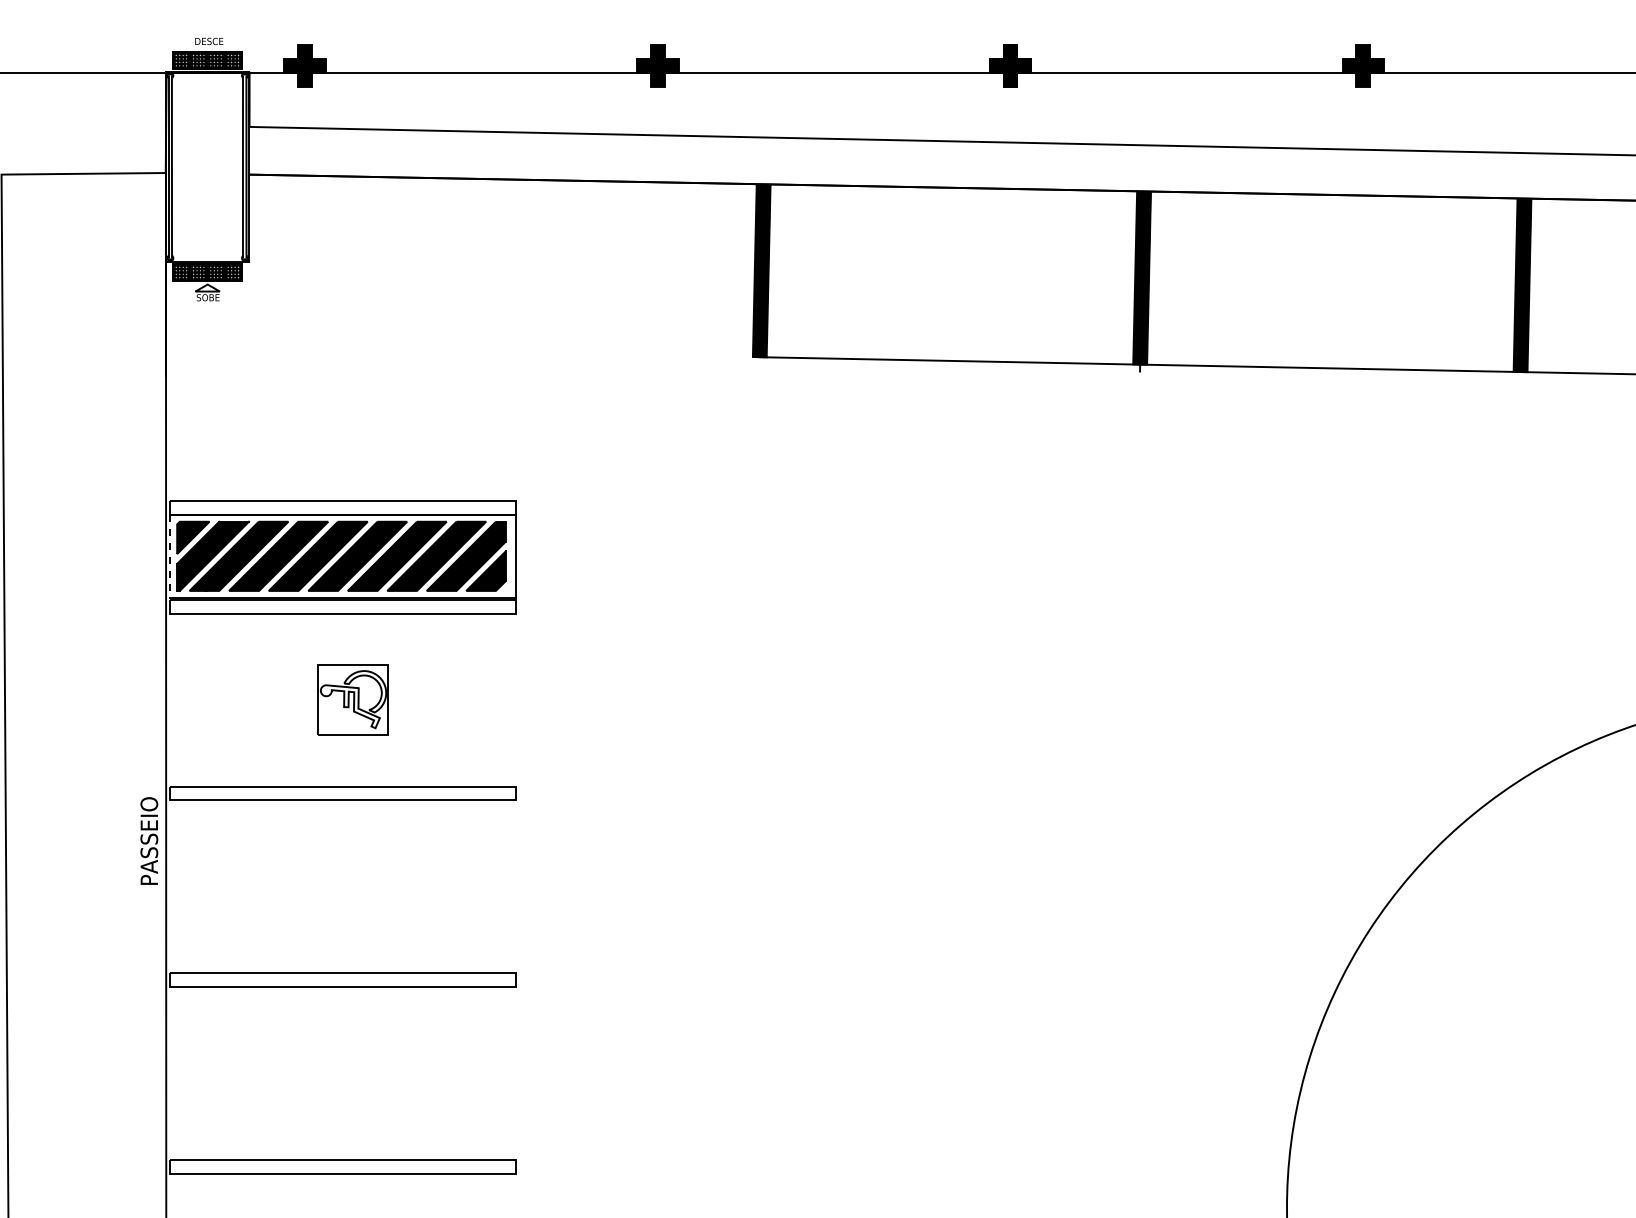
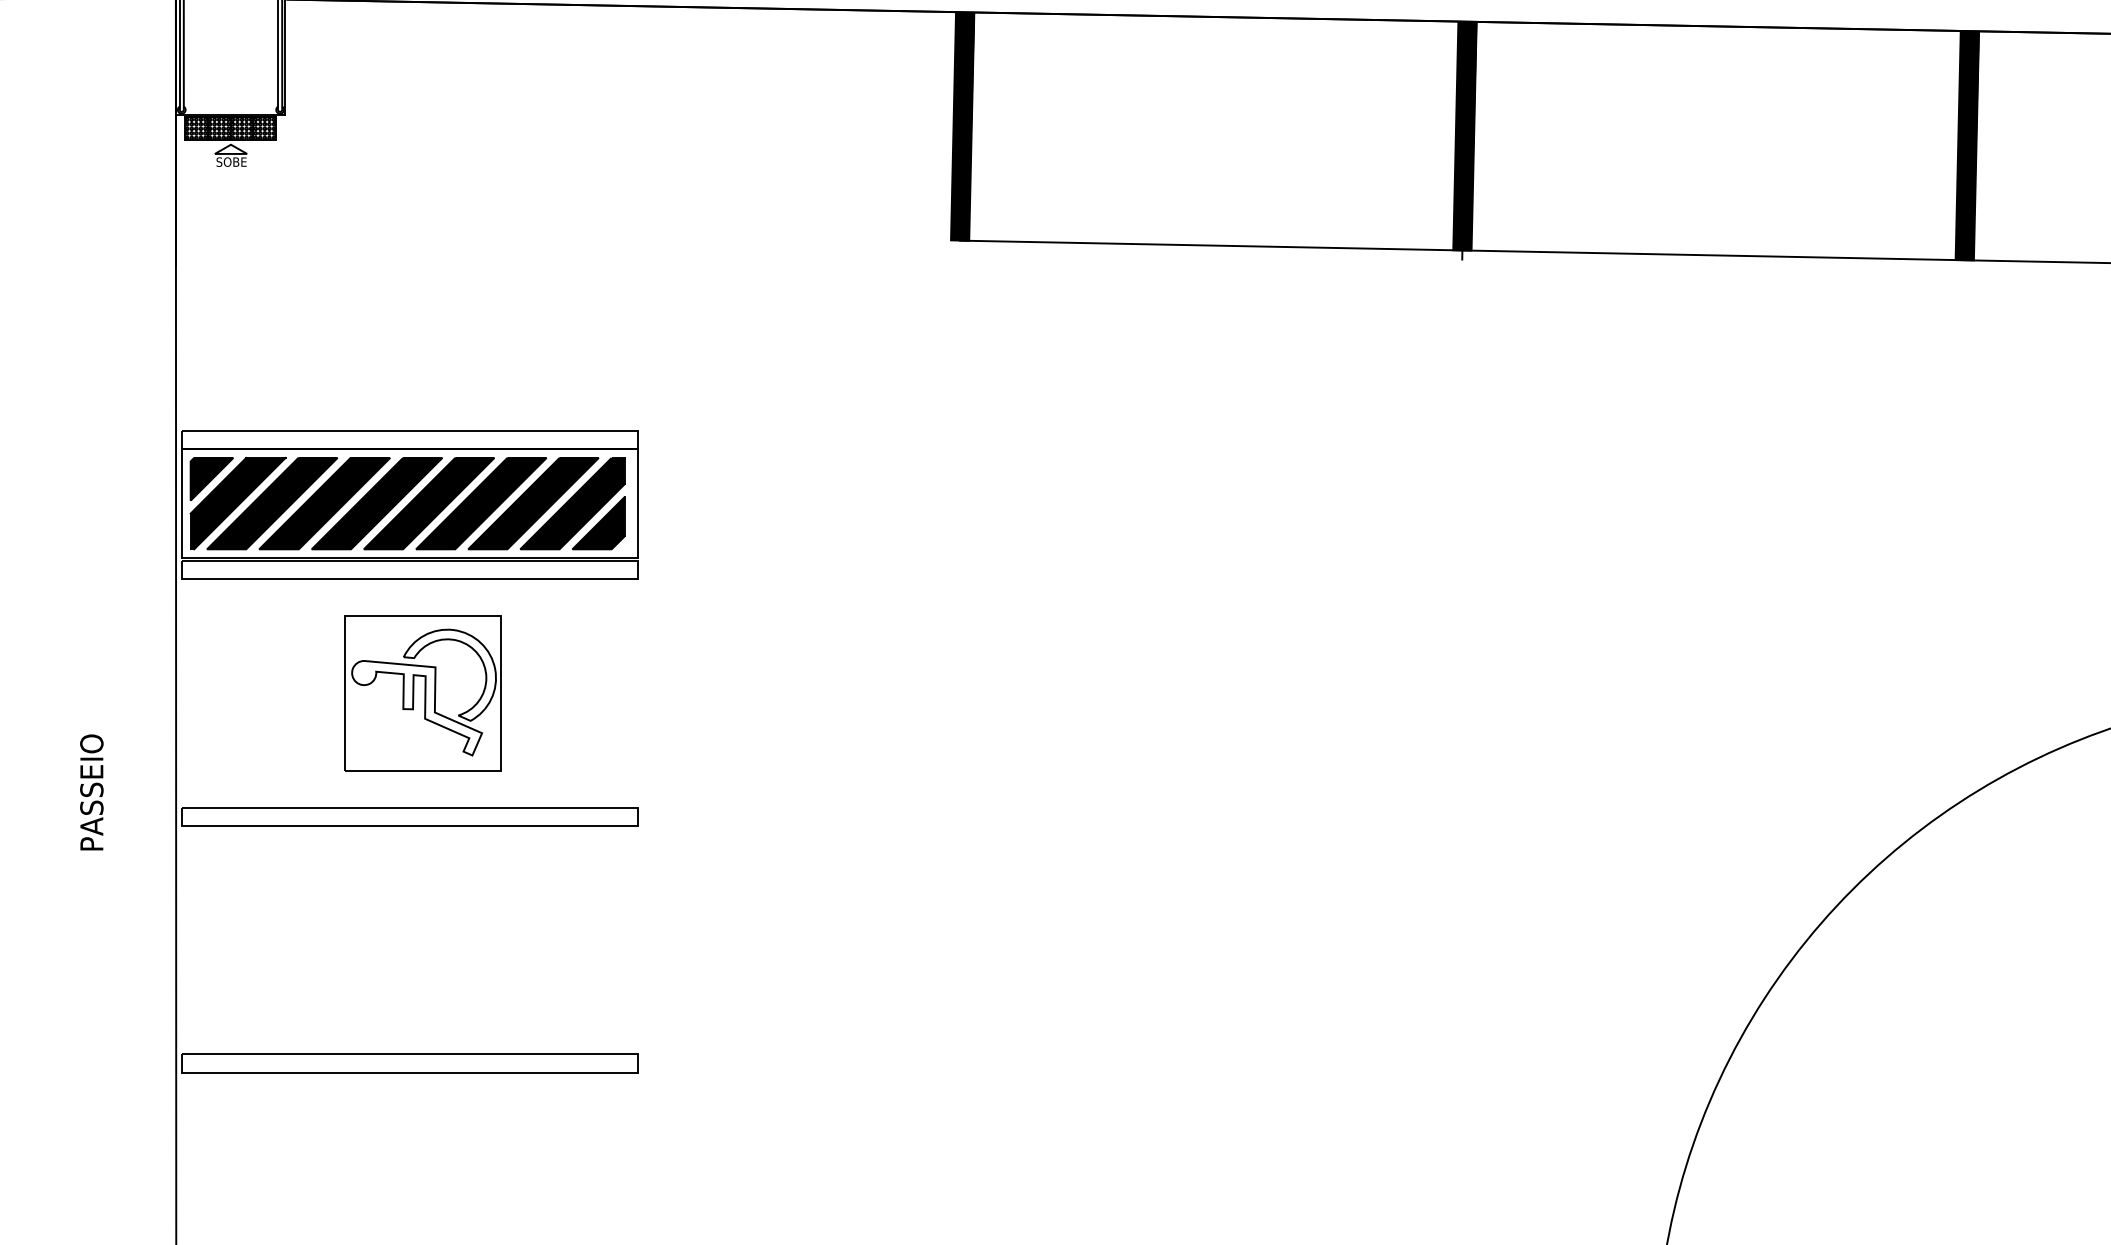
line: (170, 556) -> (181, 503), dashed -> solid
part: (352, 699) -> (422, 692), size x1.67
text: (149, 840) -> (92, 791), moved

